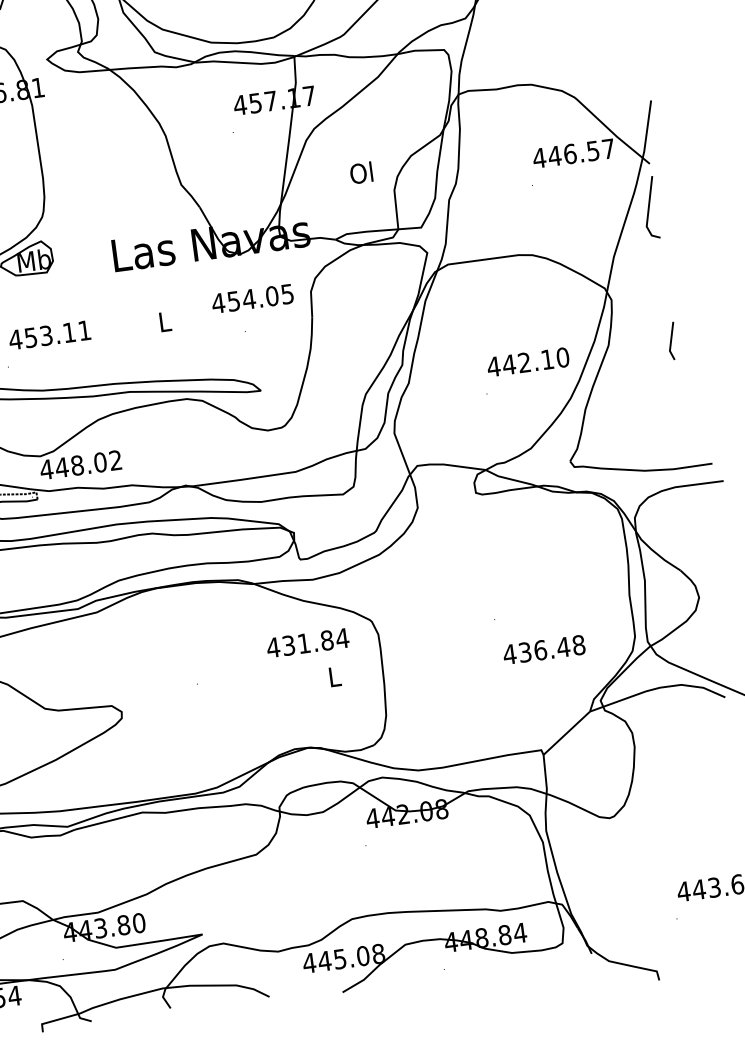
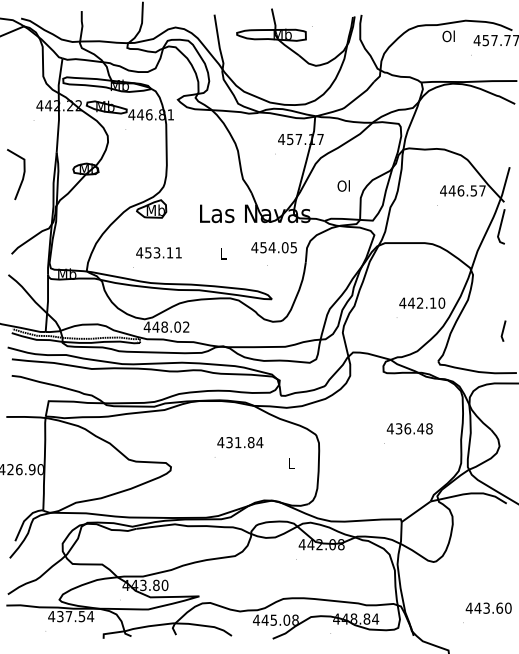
line: (671, 339) -> (503, 330), moved
text: (308, 642) -> (240, 442), moved
text: (543, 649) -> (409, 428), moved

